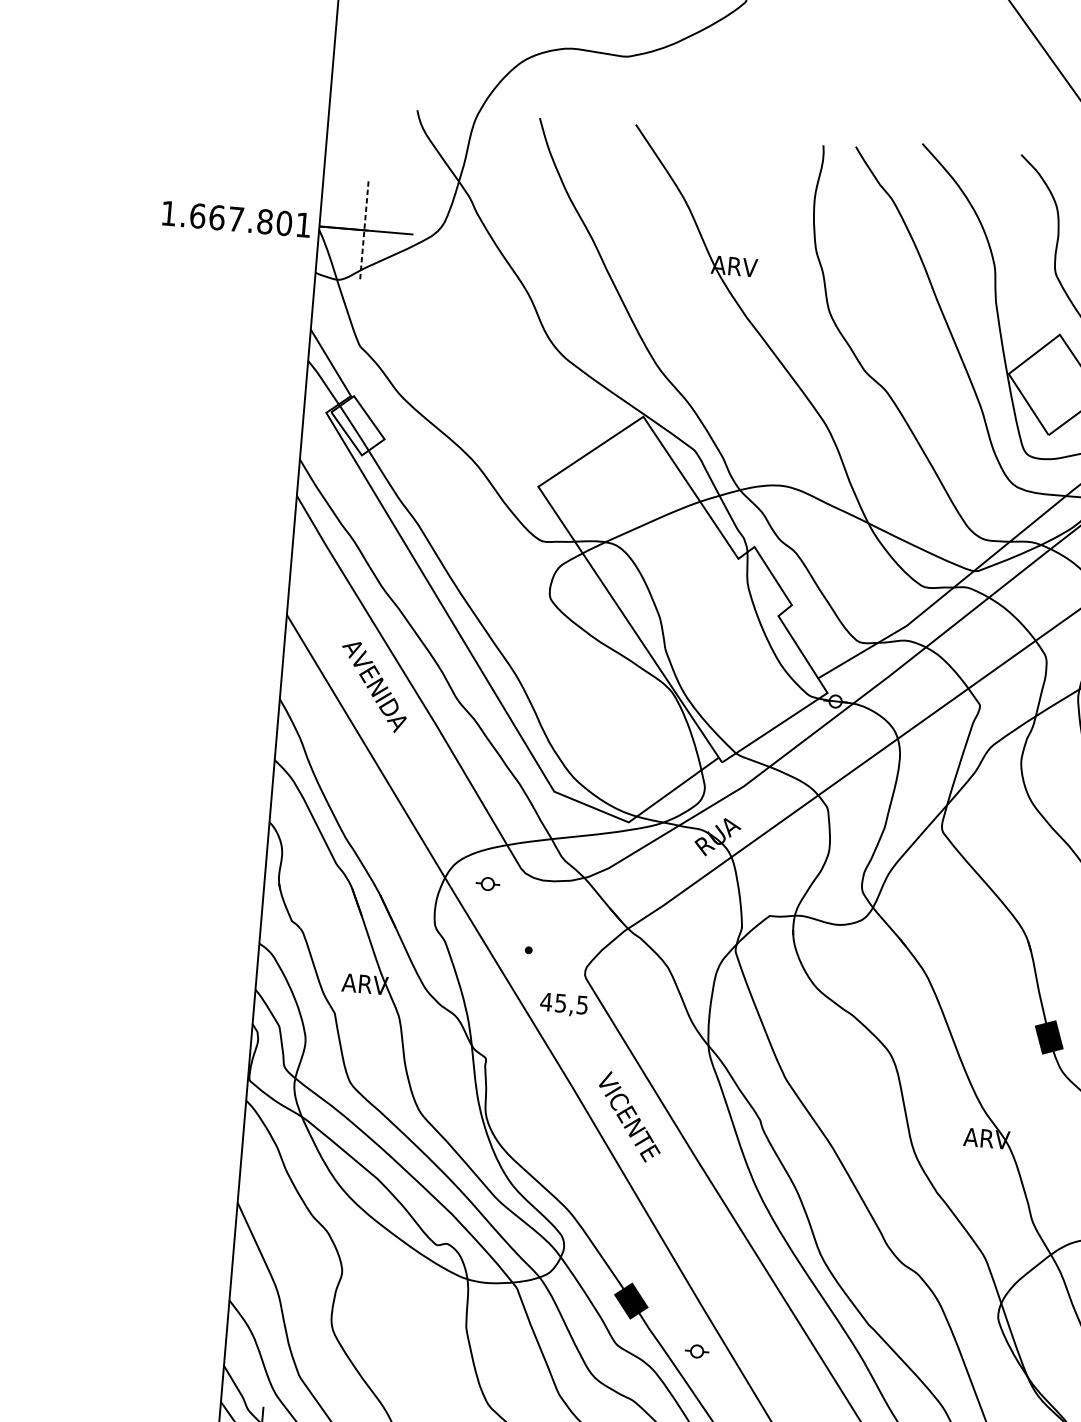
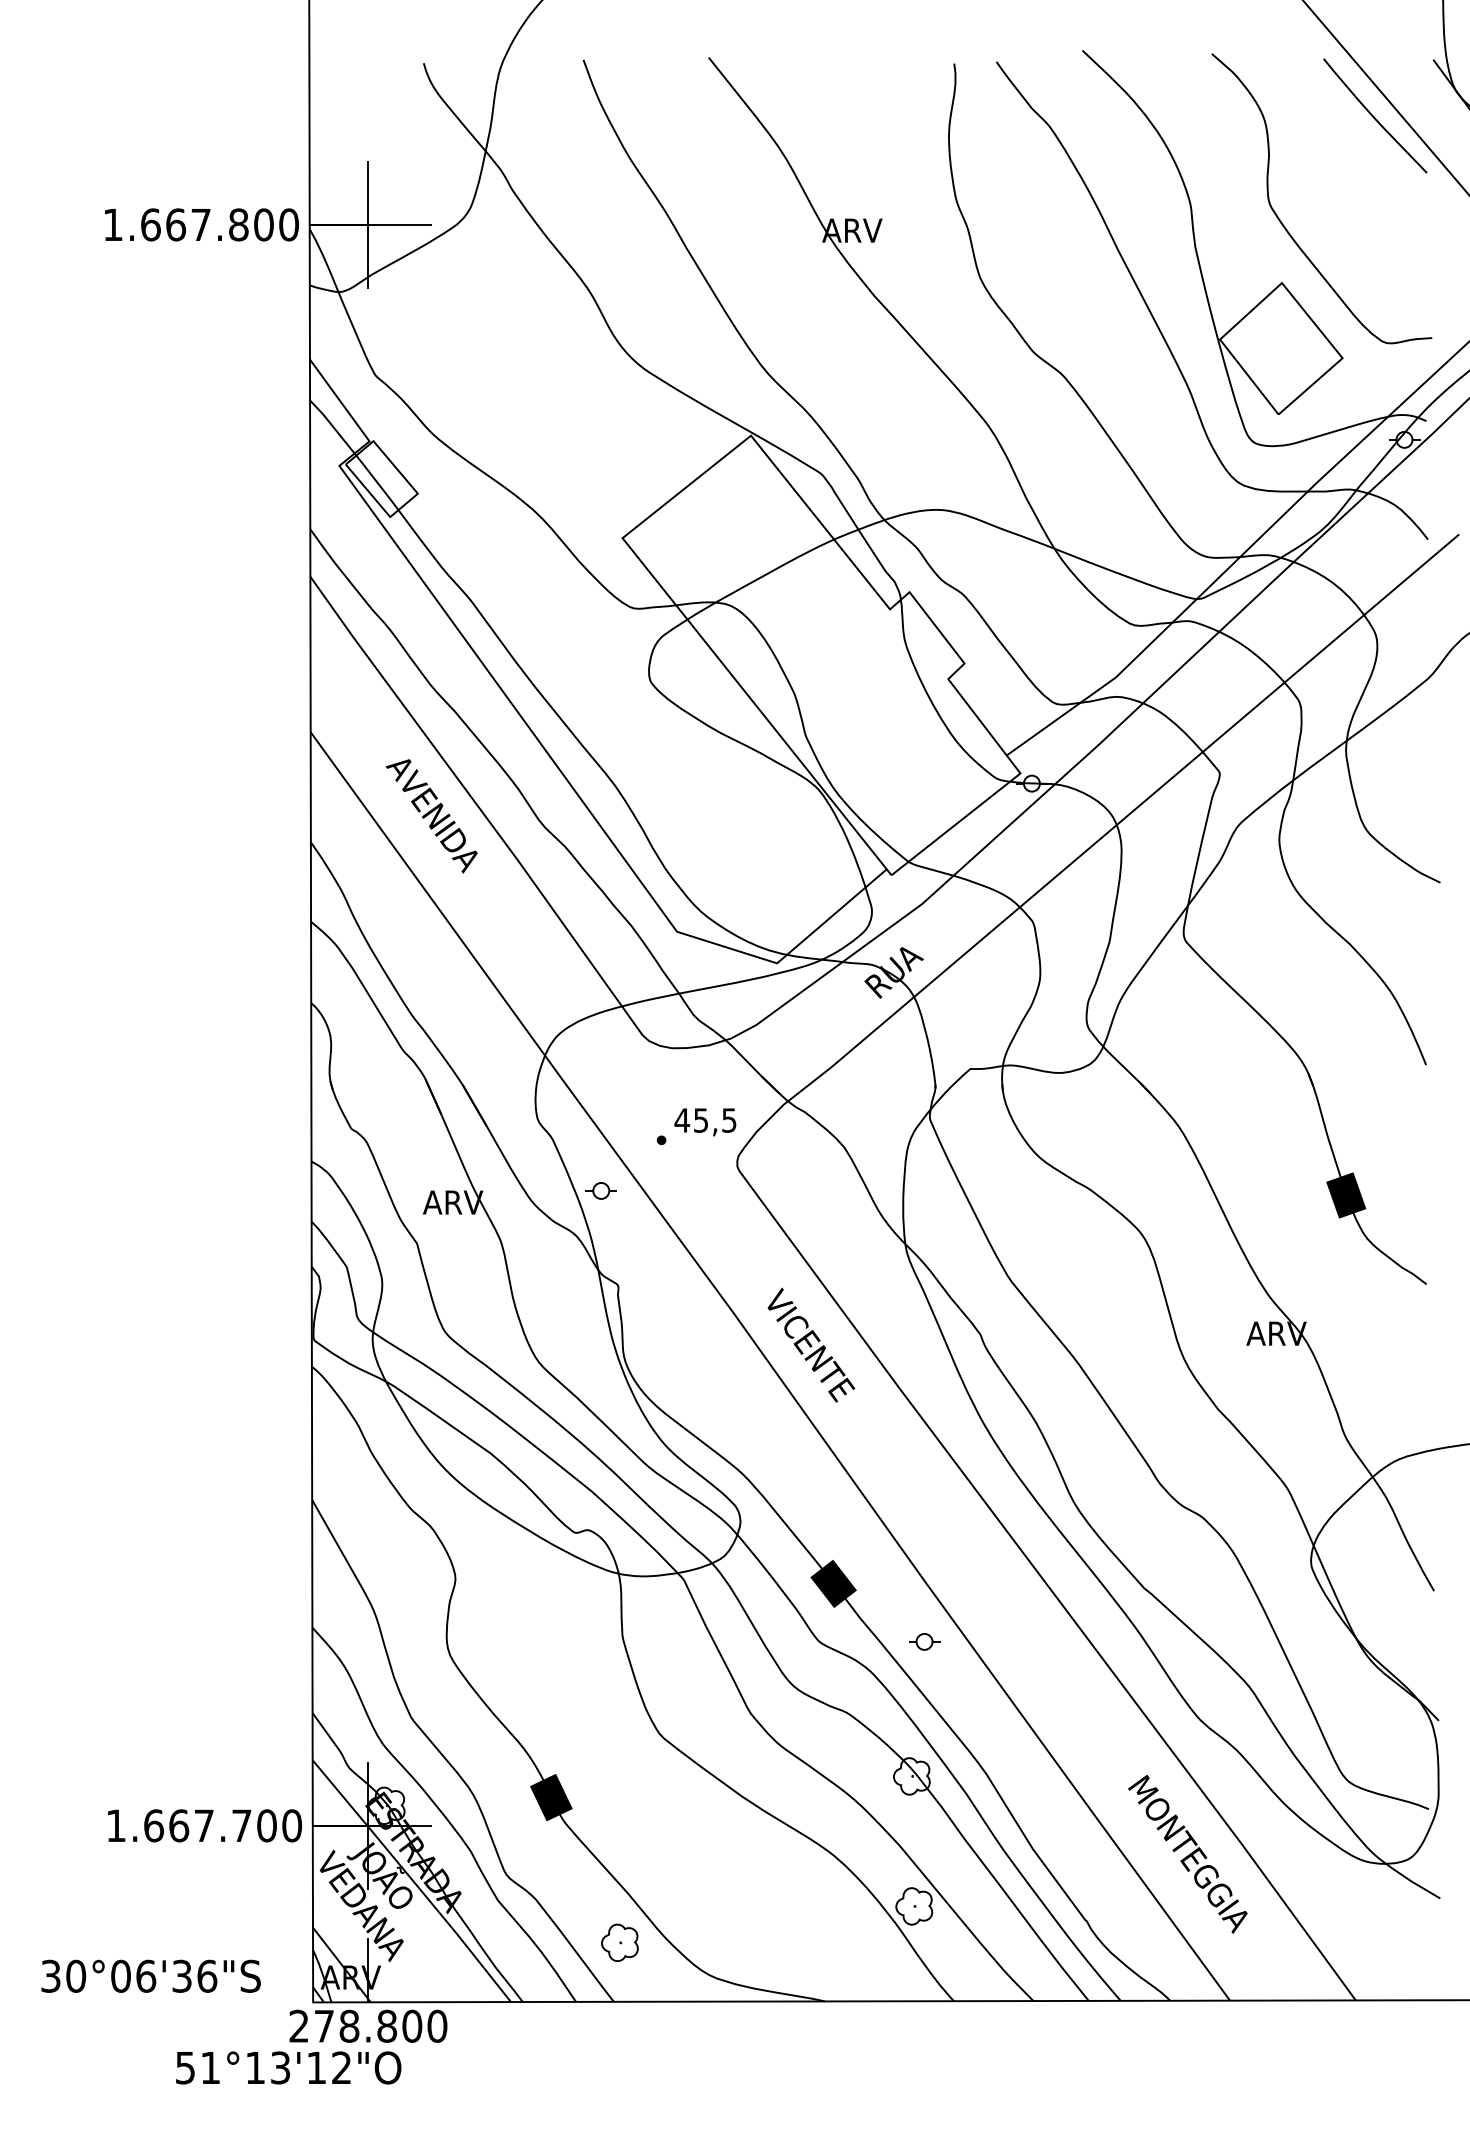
text: (303, 224) -> (288, 224), 1.667.801 -> 1.667.800
line: (364, 230) -> (368, 225), dashed -> solid
part: (487, 883) -> (600, 1190), moved
text: (564, 1005) -> (705, 1122), moved

